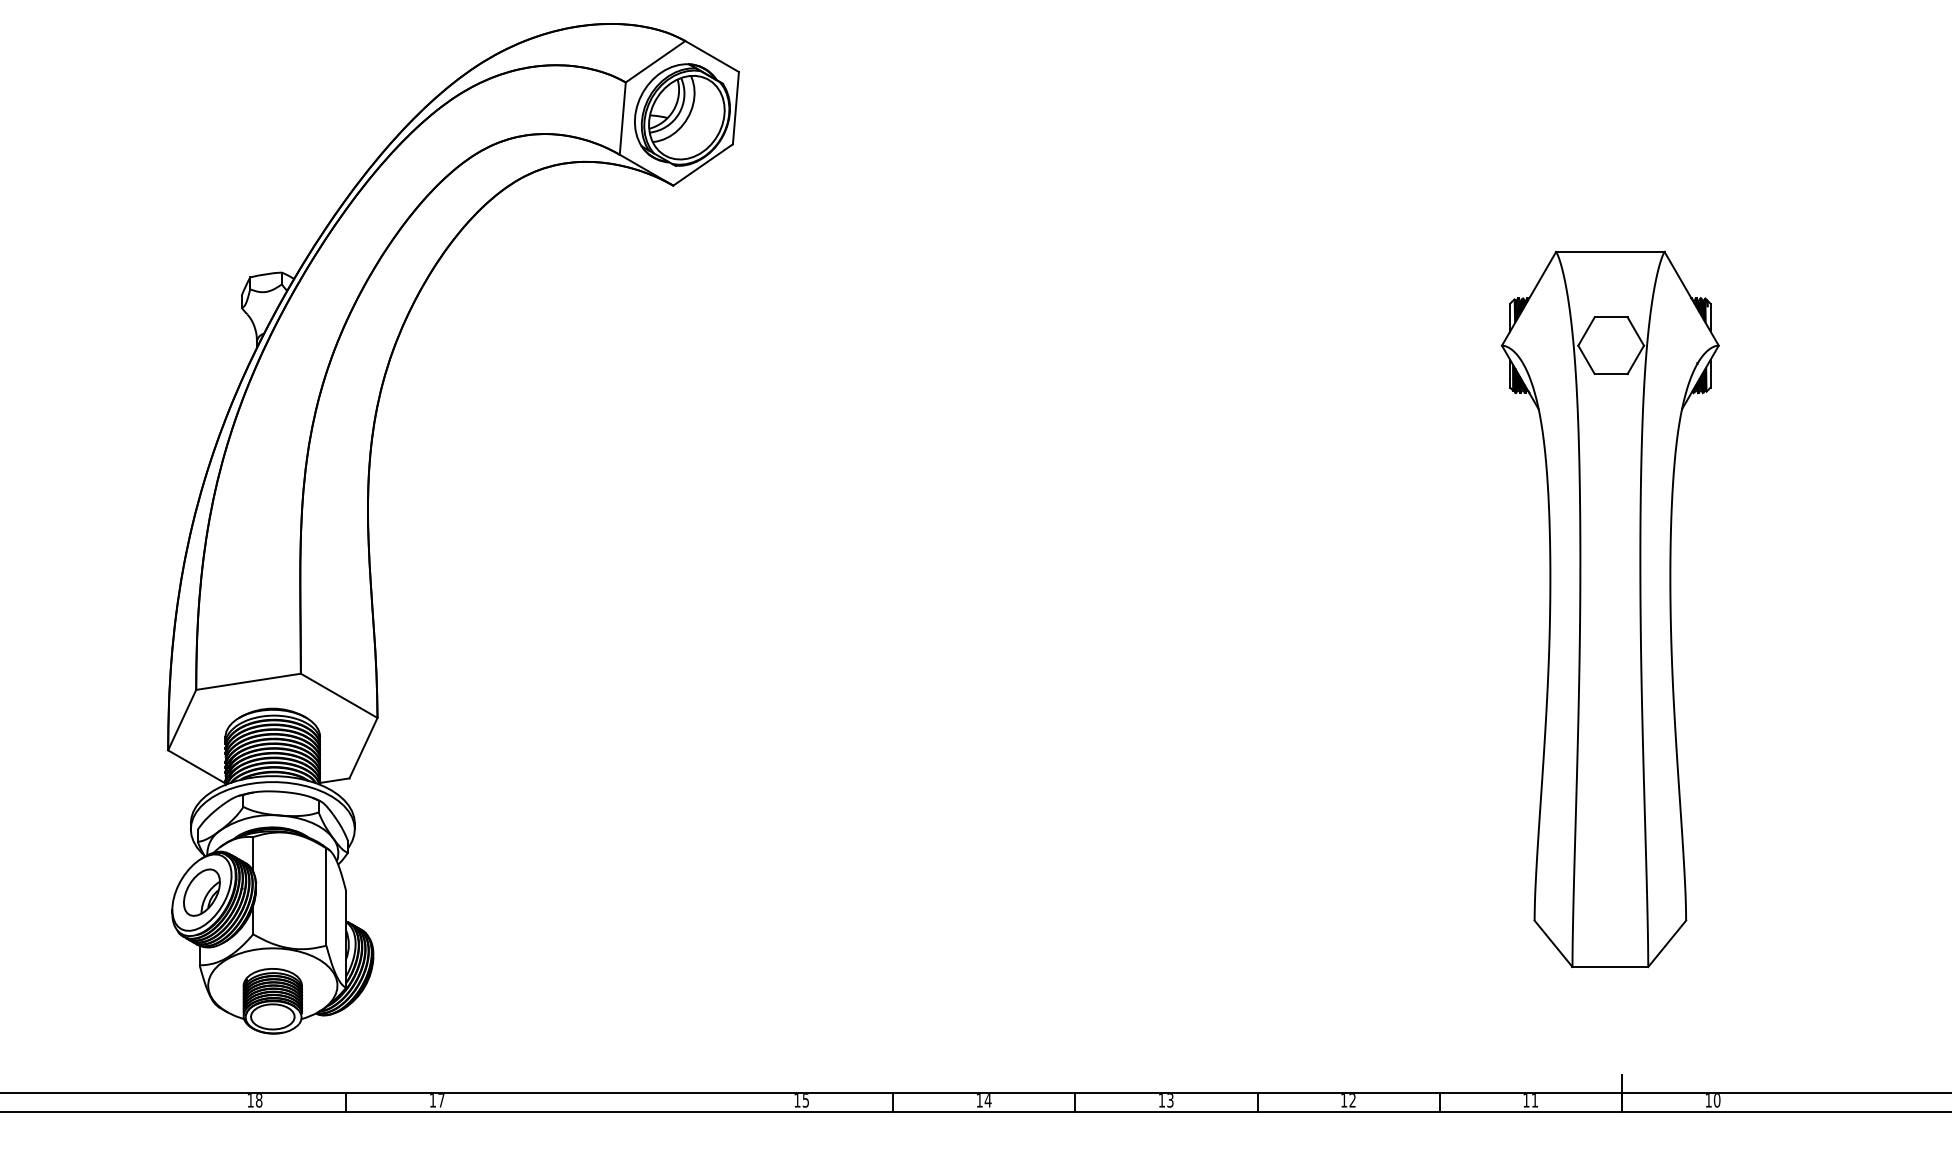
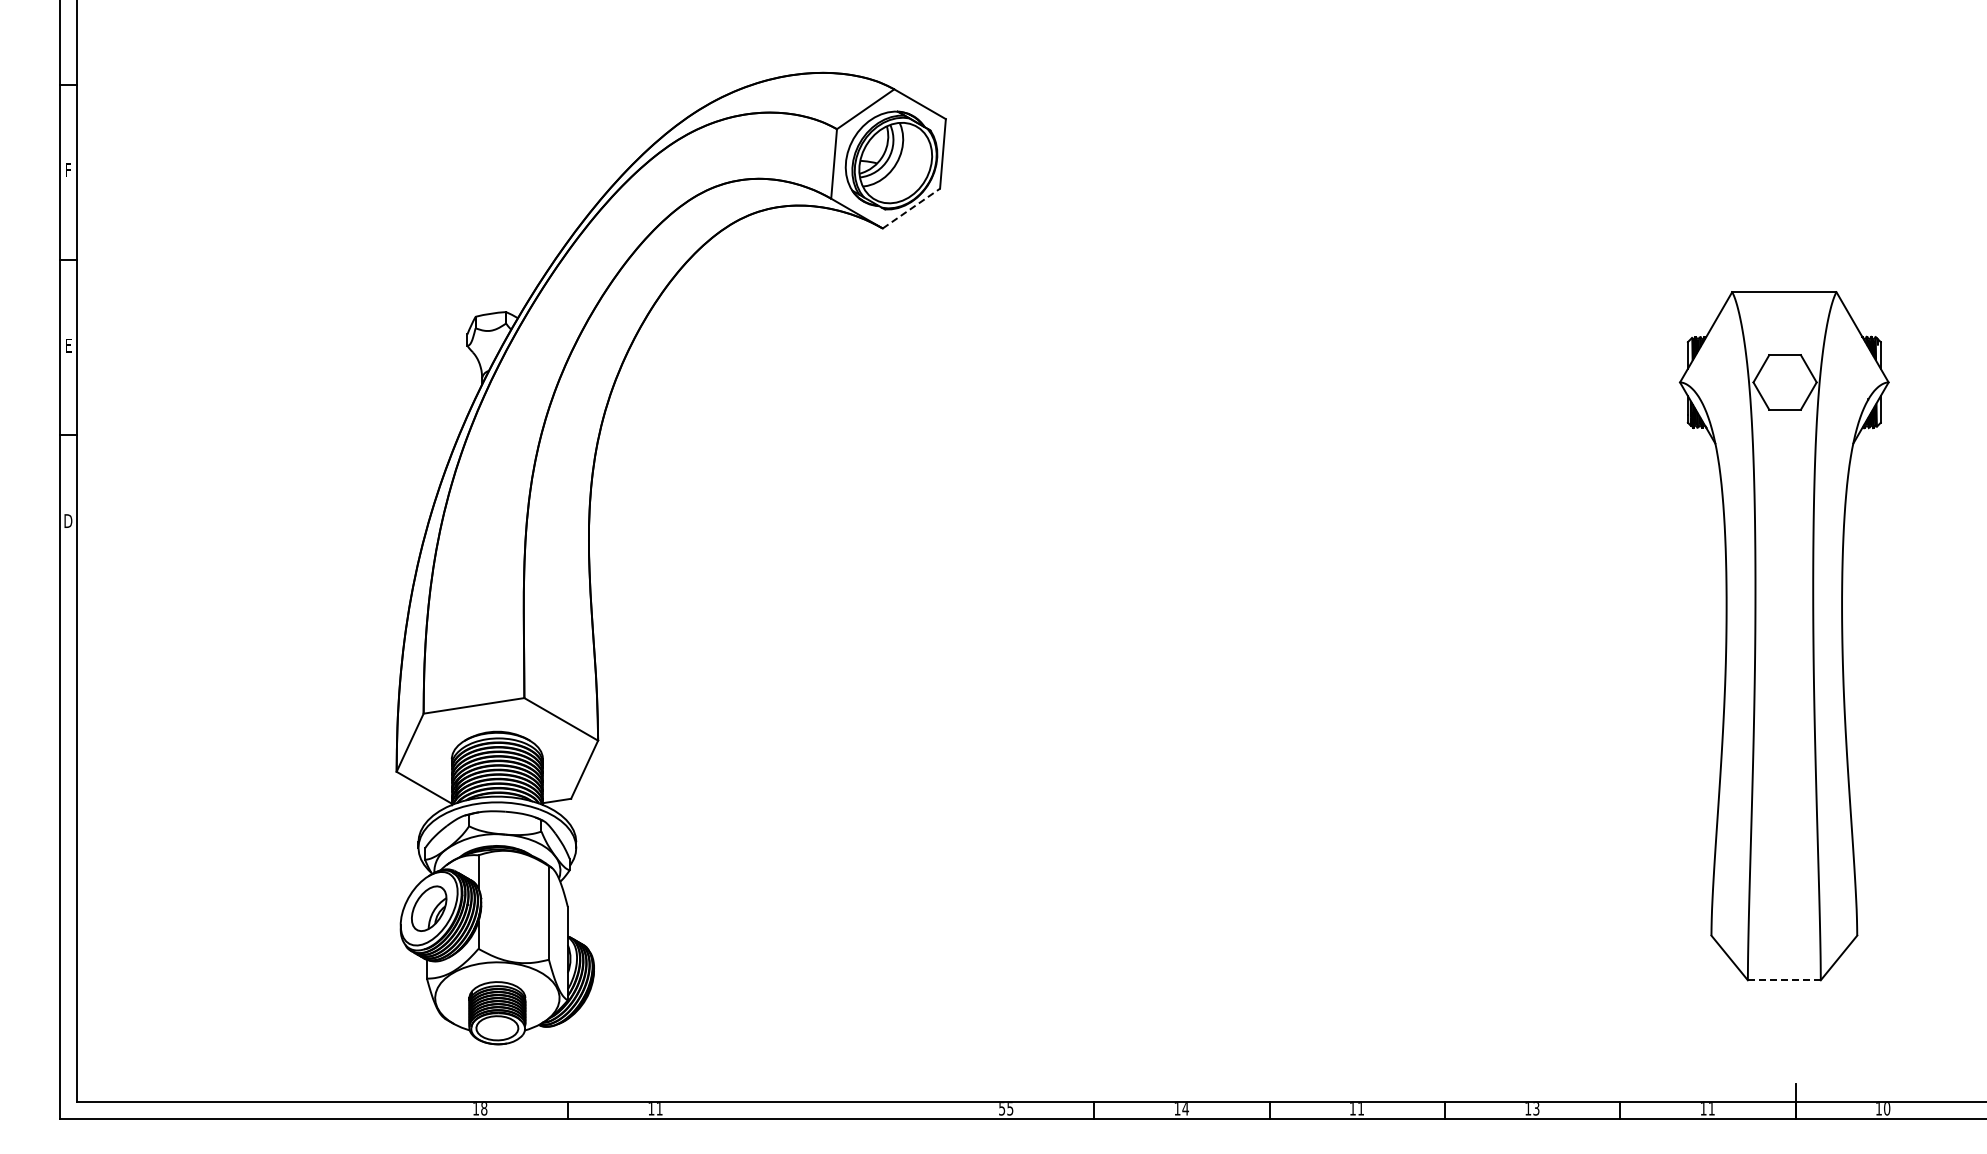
line: (703, 164) -> (911, 208), solid -> dashed
line: (1609, 967) -> (1783, 980), solid -> dashed
text: (441, 1101) -> (659, 1109), 17 -> 11
text: (797, 1101) -> (1002, 1109), 15 -> 55
text: (1170, 1101) -> (1361, 1109), 13 -> 11
text: (1352, 1101) -> (1536, 1109), 12 -> 13

